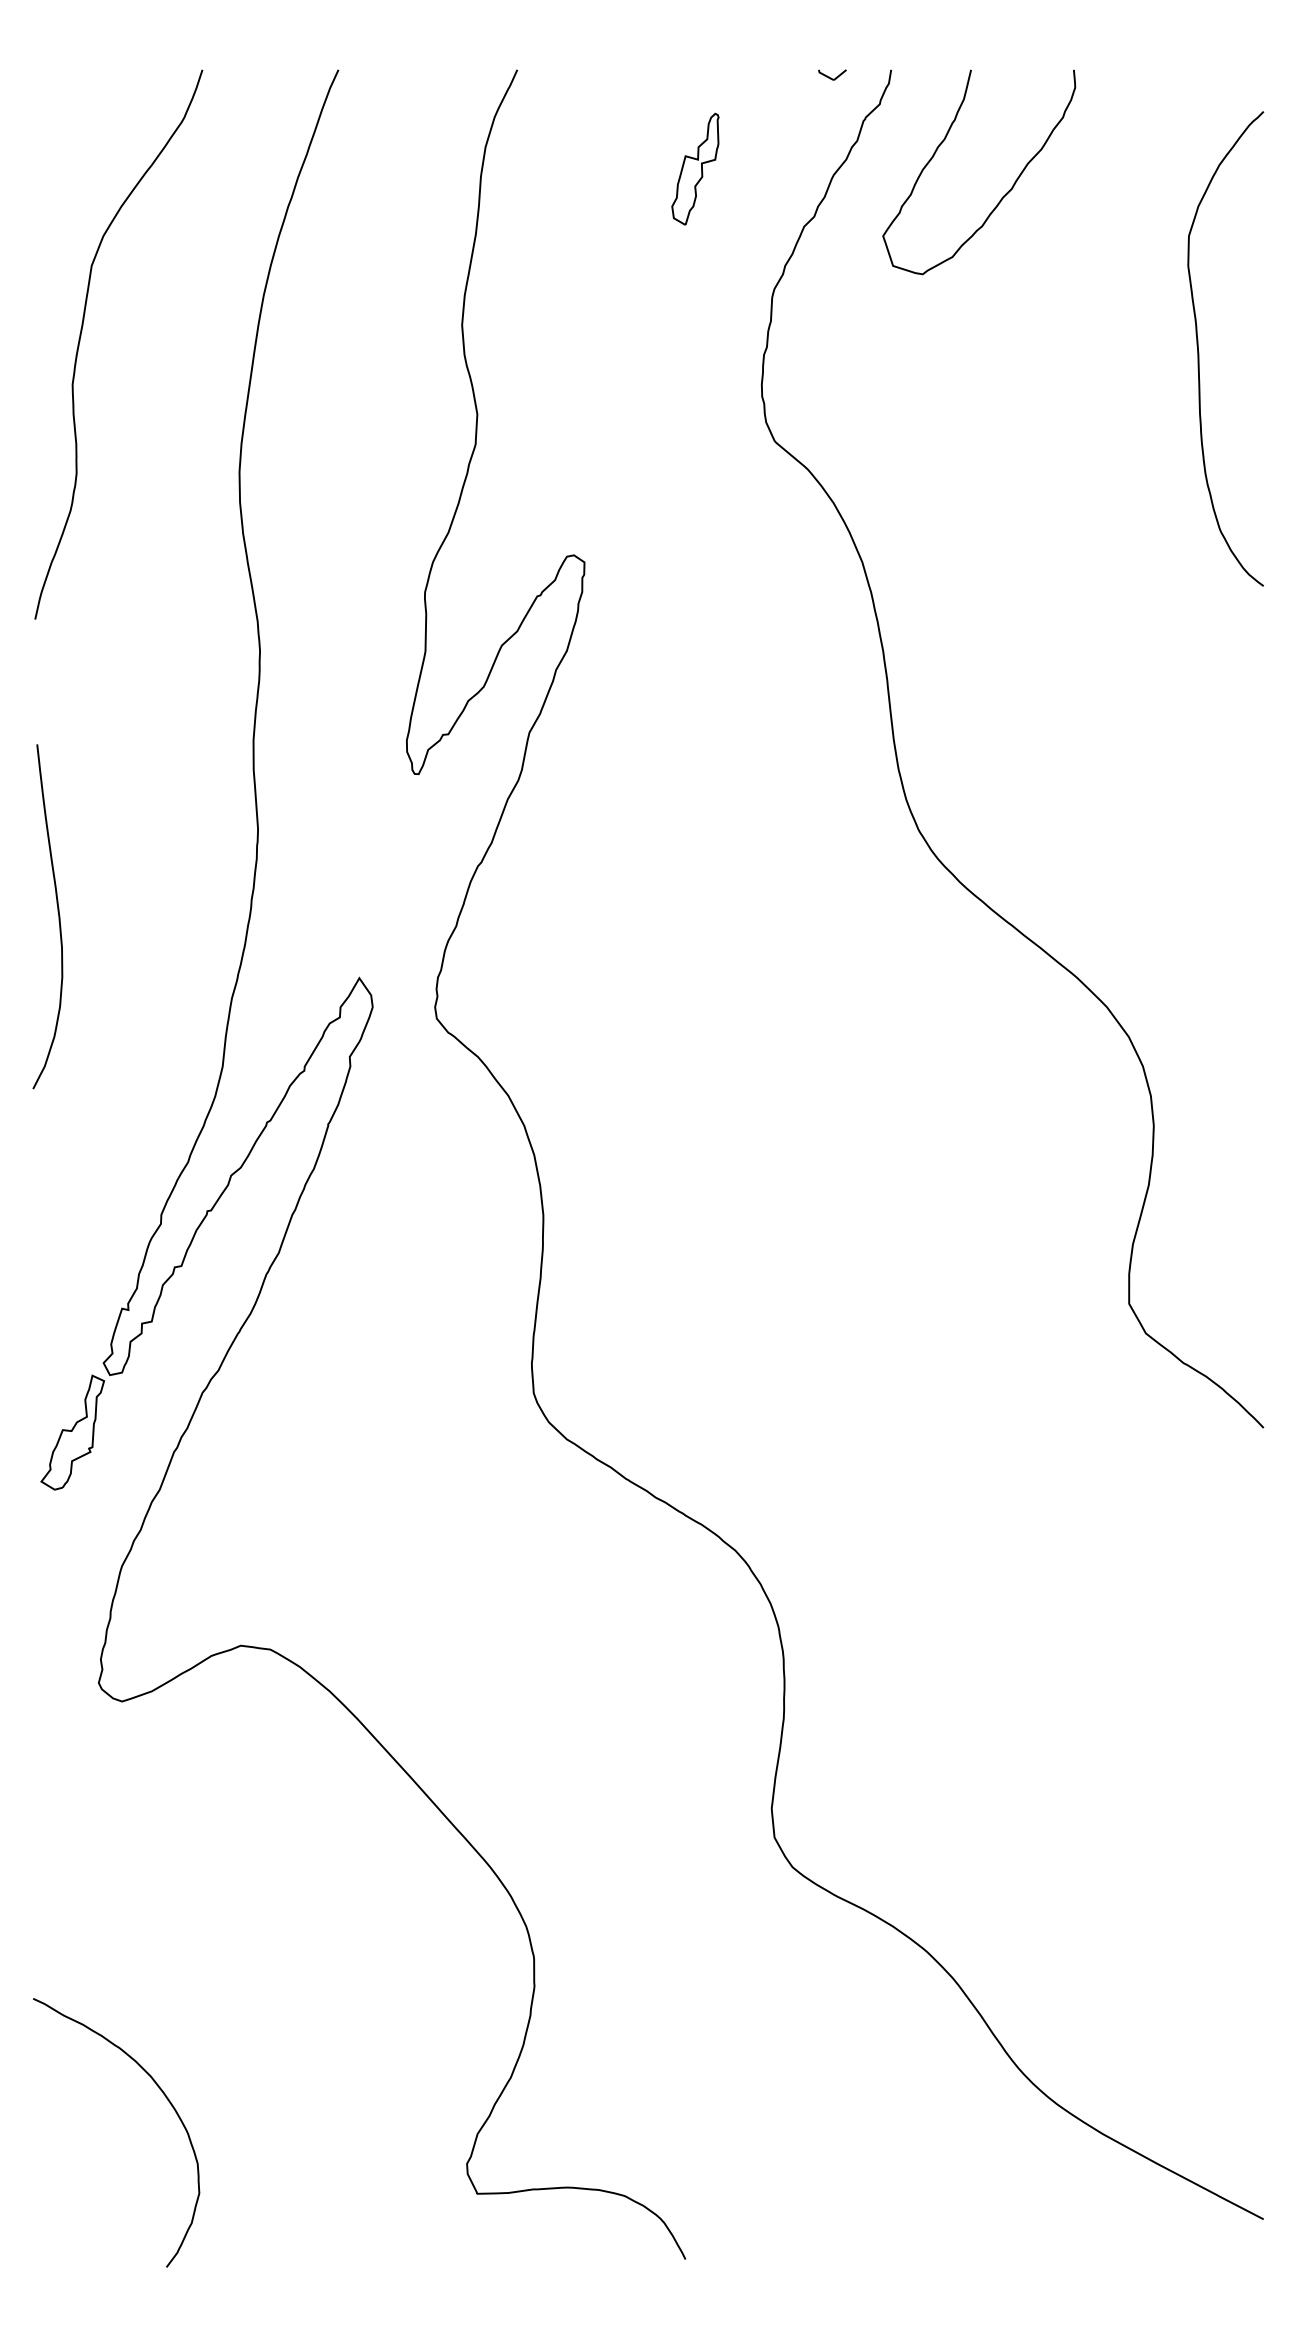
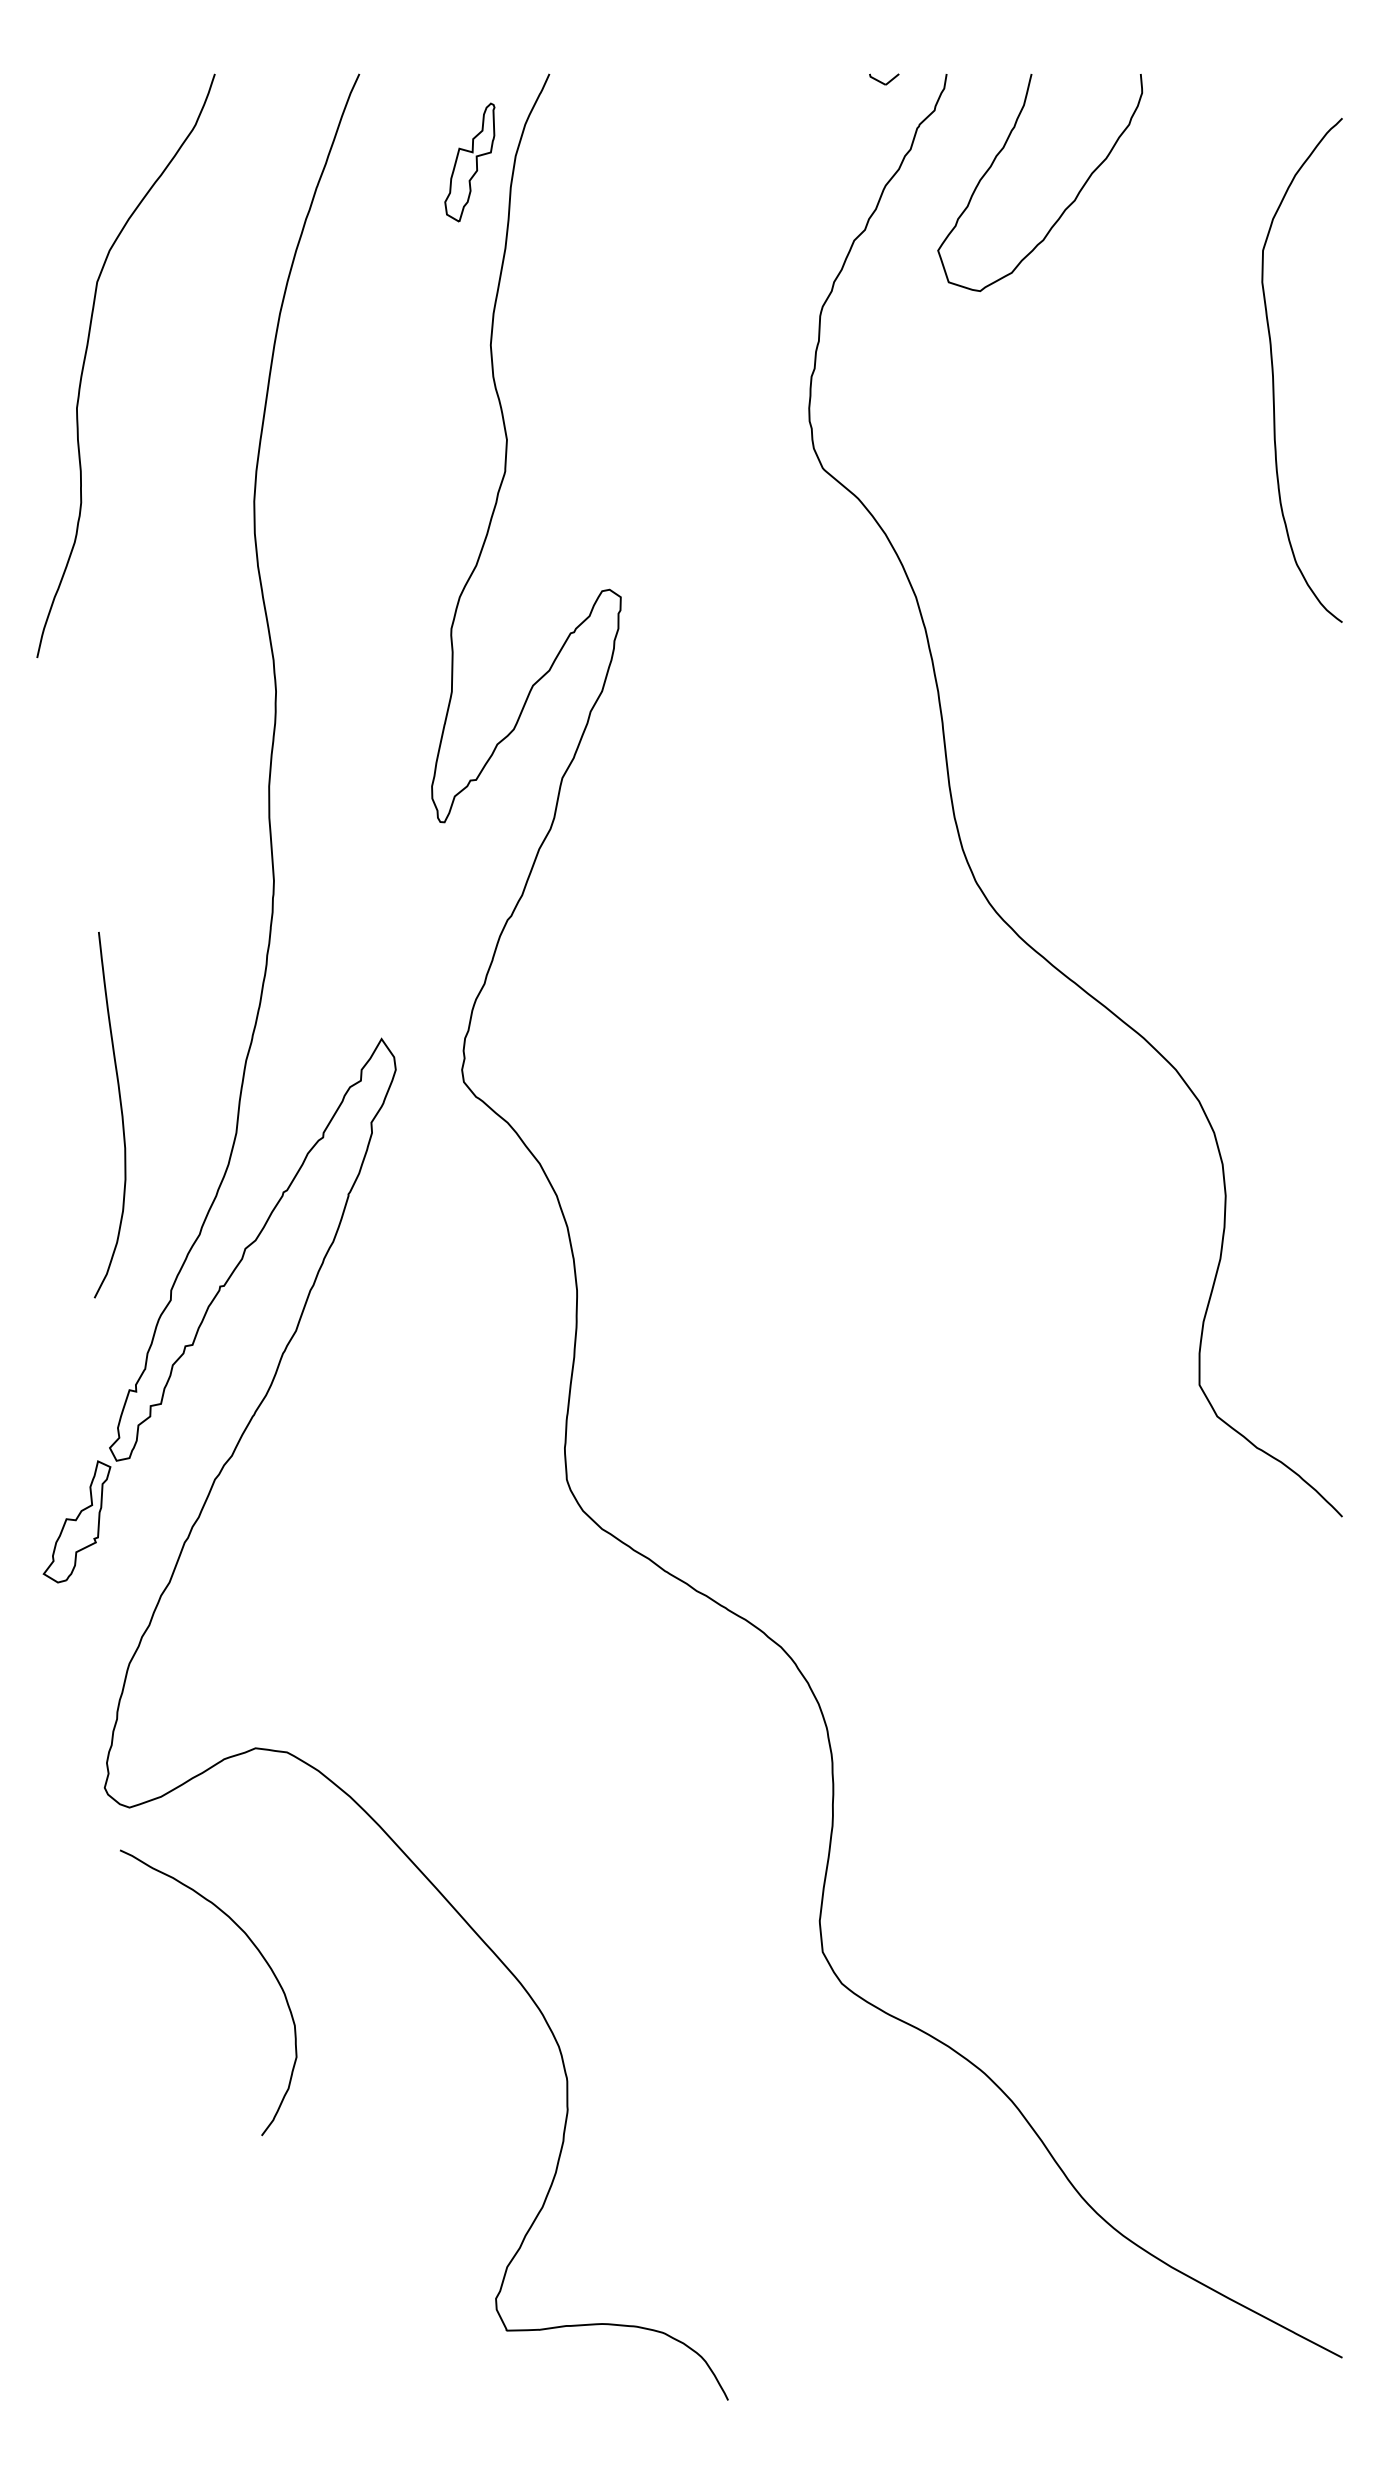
part: (695, 168) -> (469, 161), moved
curve: (57, 912) -> (120, 1110), moved
curve: (167, 2100) -> (262, 1958), moved

